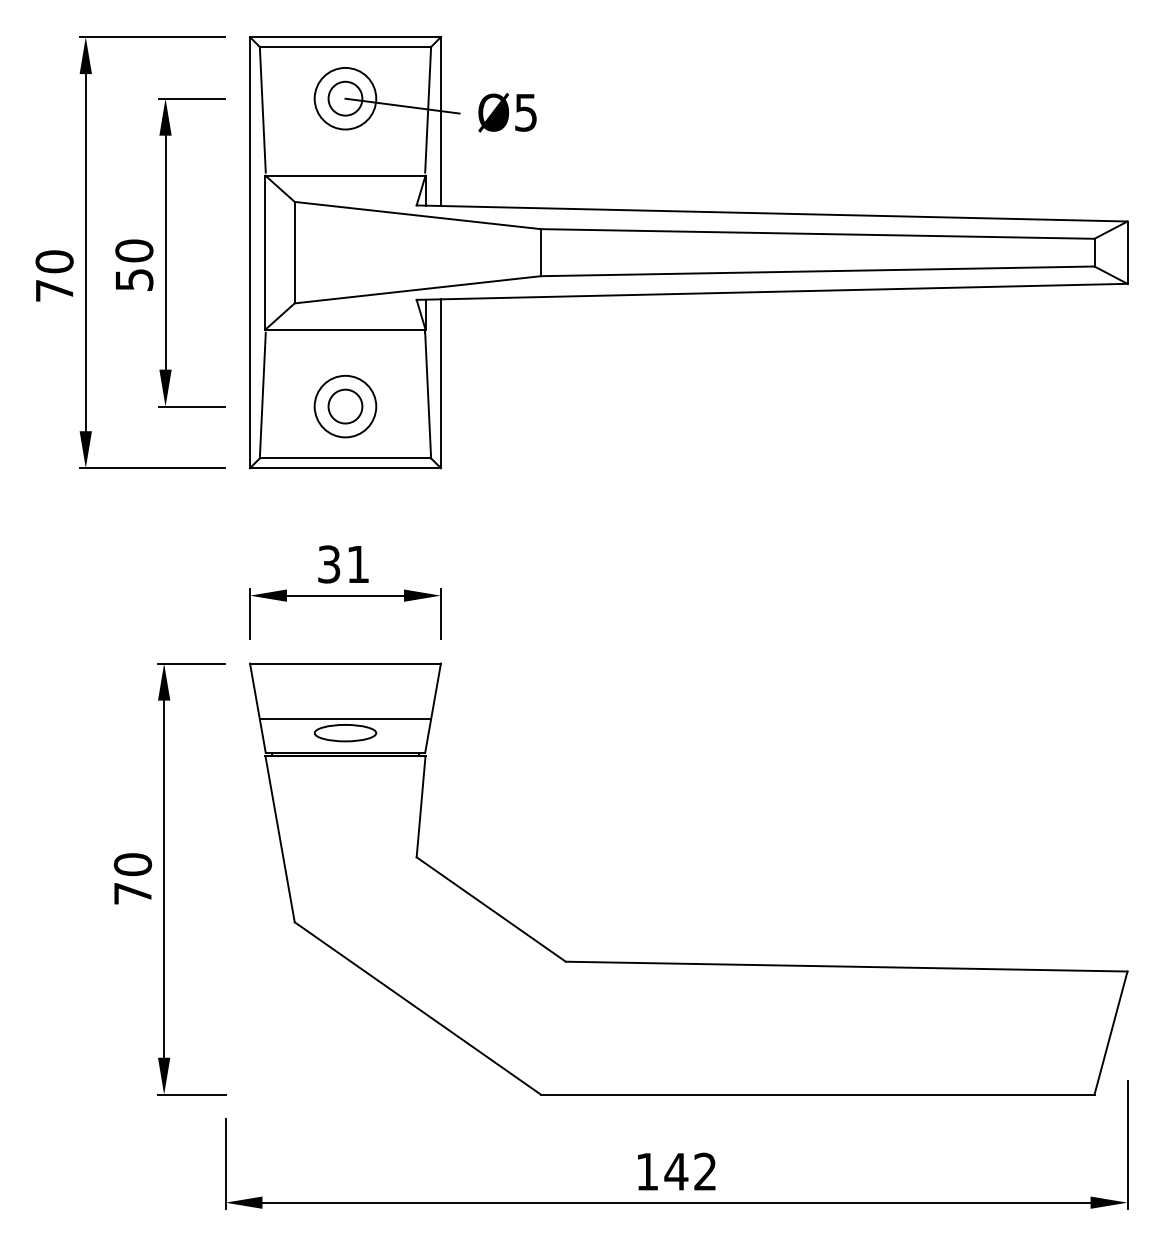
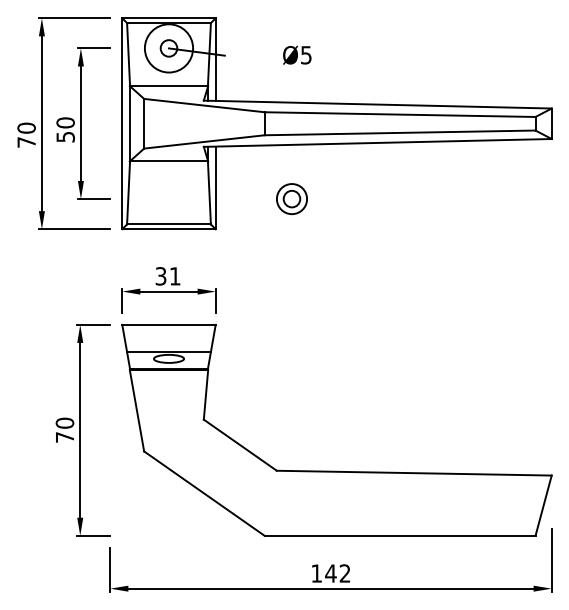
circle: (344, 98) -> (168, 48), size x1.6
text: (507, 111) -> (297, 54), moved
part: (344, 405) -> (291, 198), moved

